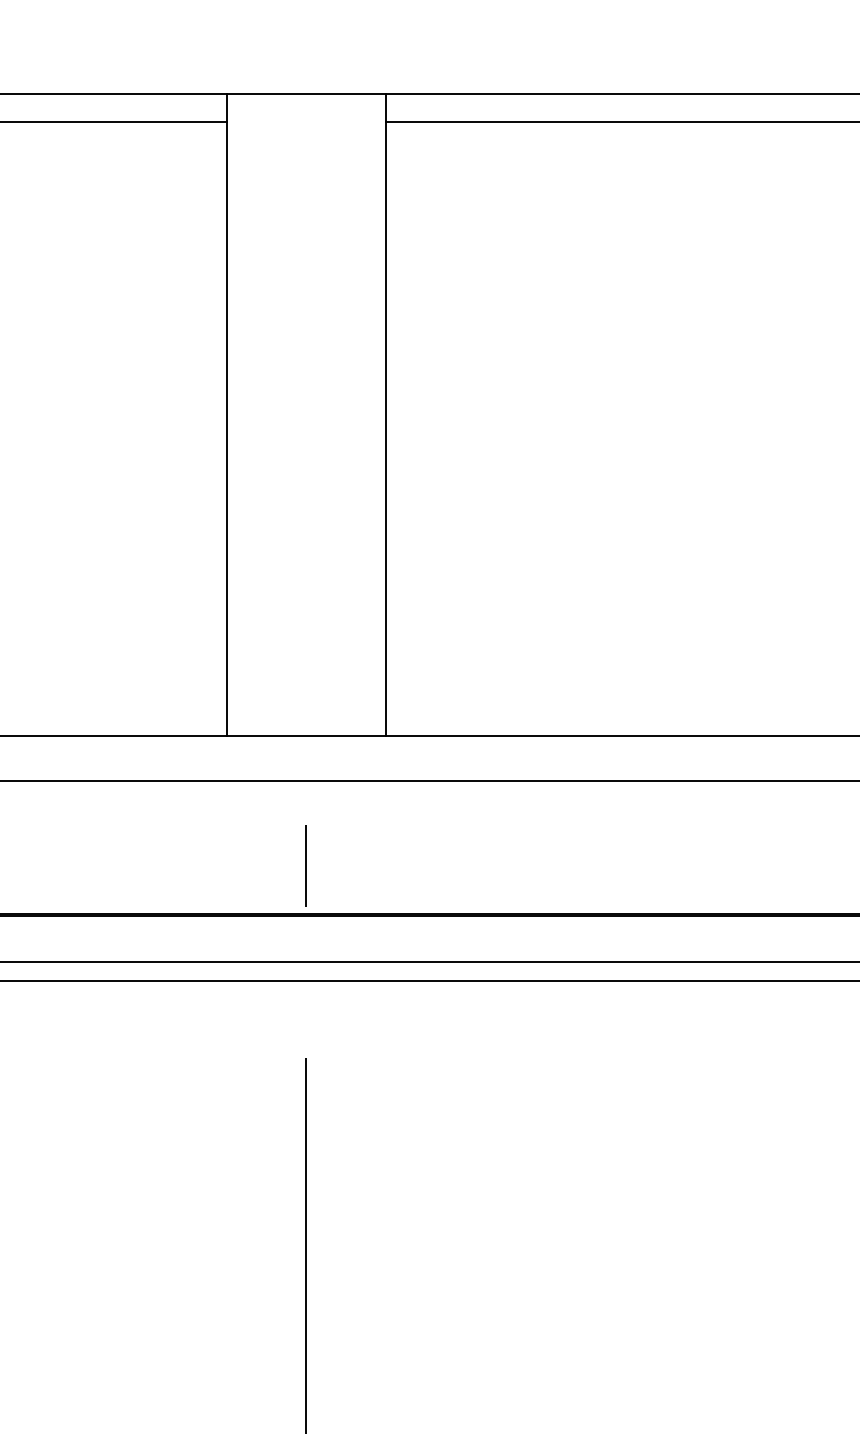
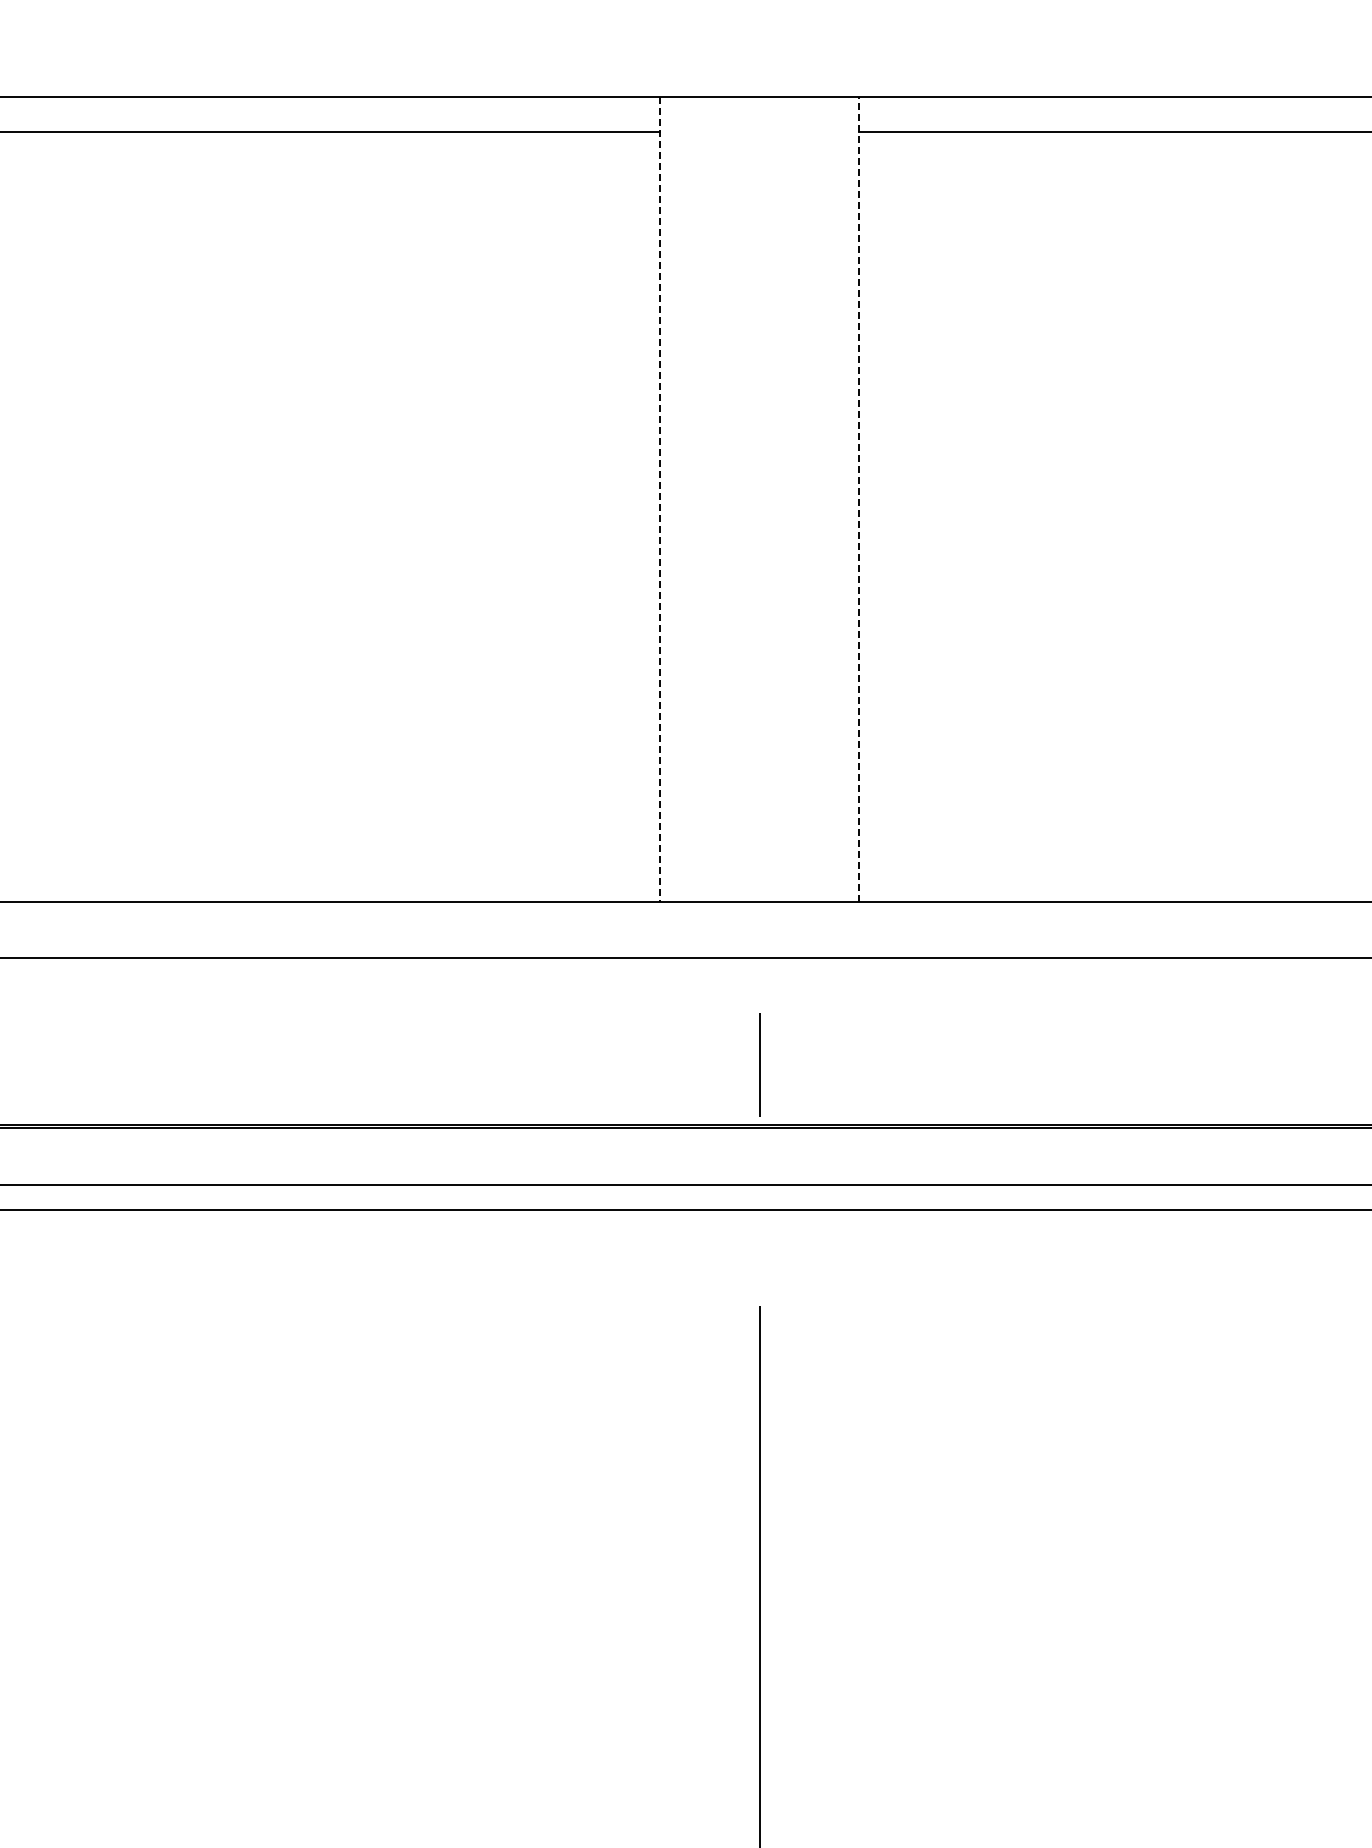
line: (227, 414) -> (660, 499), solid -> dashed
line: (385, 414) -> (859, 498), solid -> dashed

